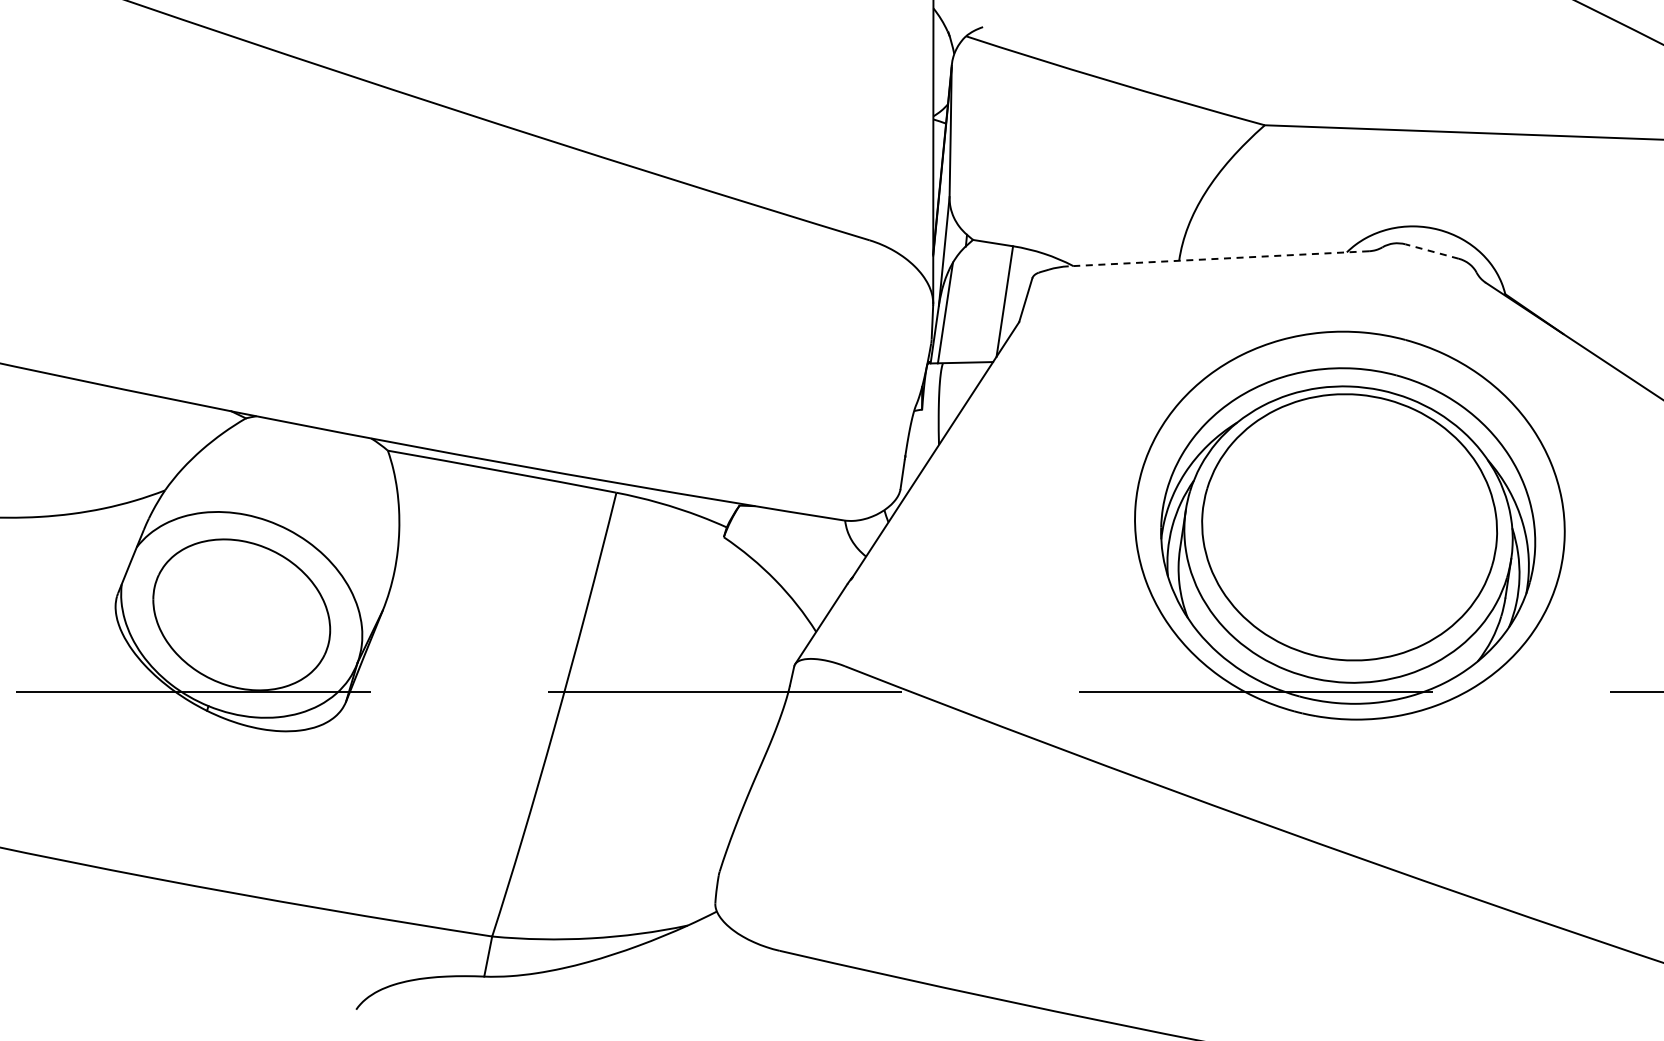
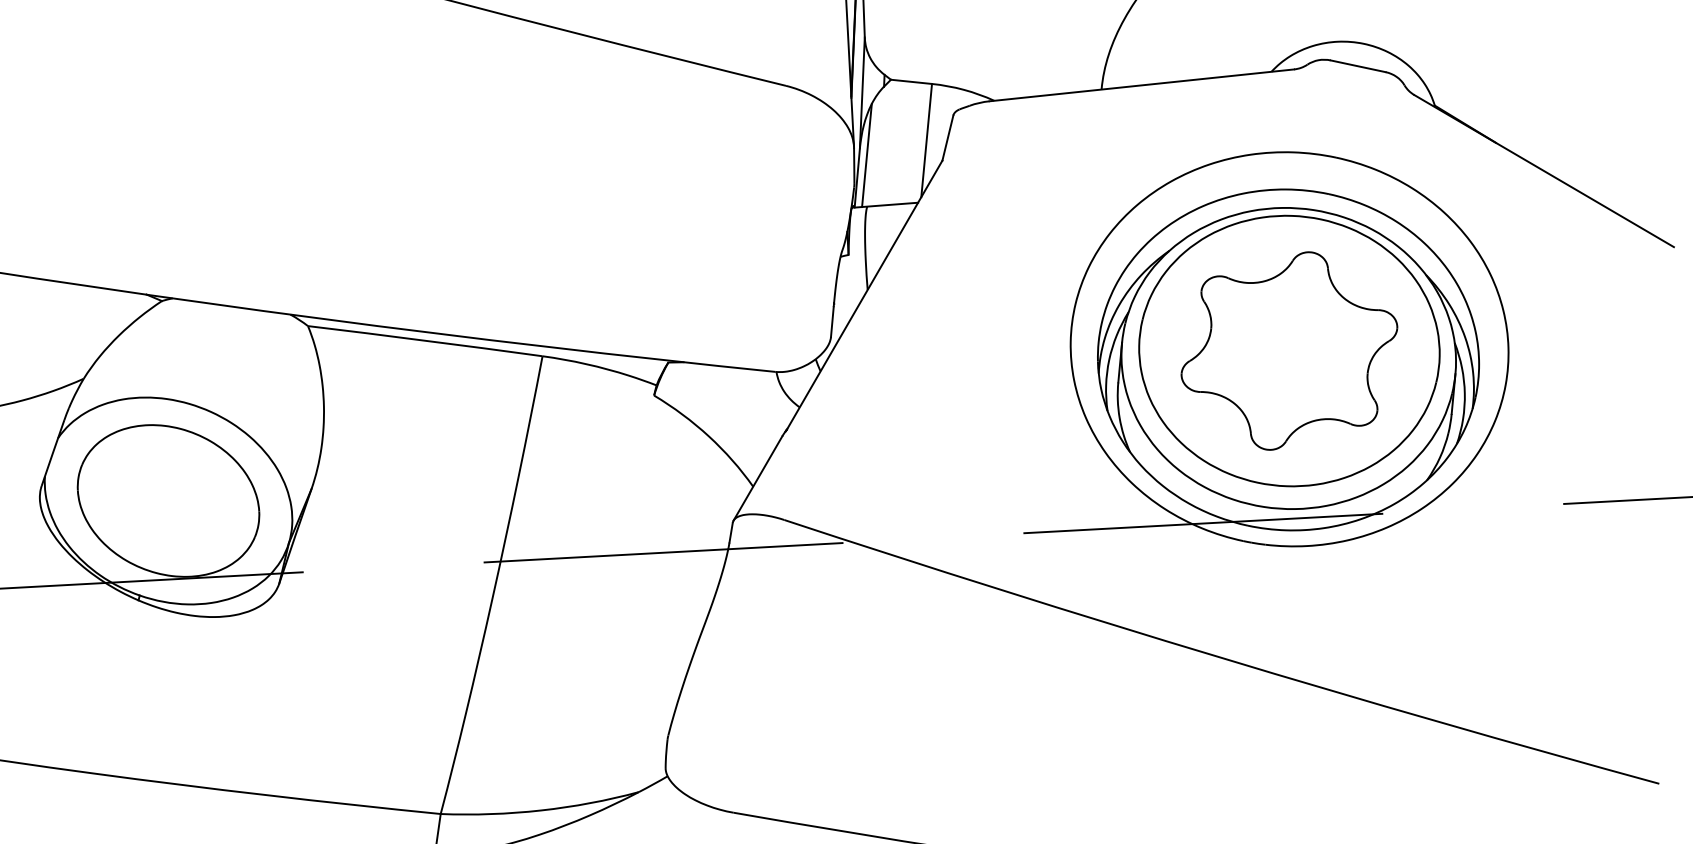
line: (1432, 251) -> (1358, 66), dashed -> solid
line: (1218, 258) -> (1141, 85), dashed -> solid
part: (1349, 527) -> (1289, 351), added

